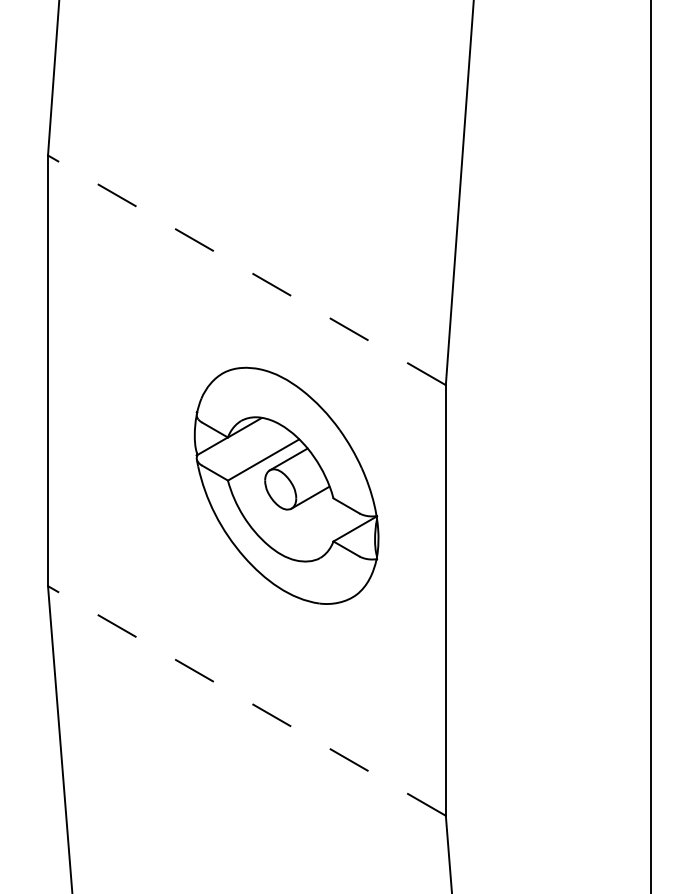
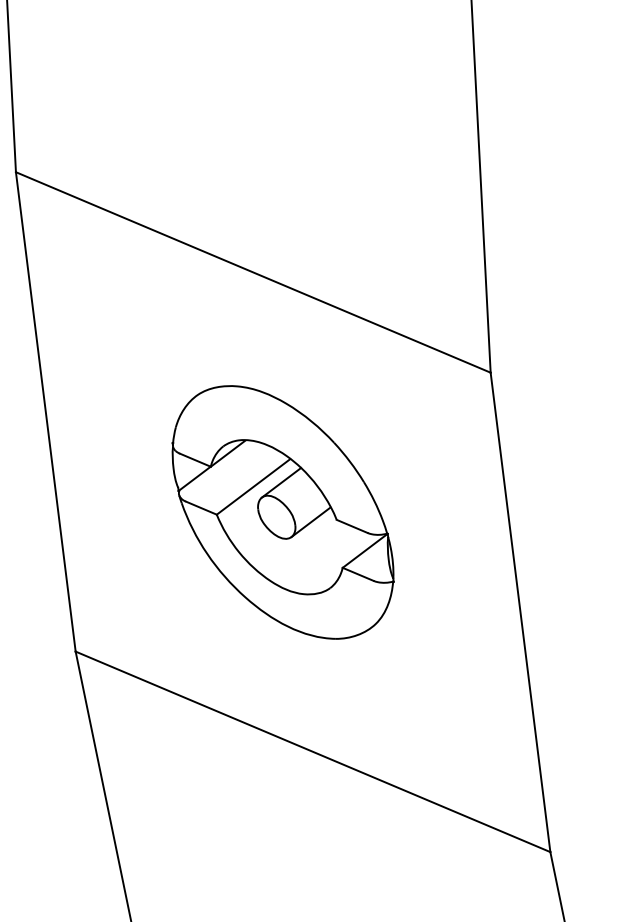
line: (246, 270) -> (252, 272), dashed -> solid
part: (286, 485) -> (282, 512), moved
line: (246, 700) -> (312, 751), dashed -> solid

